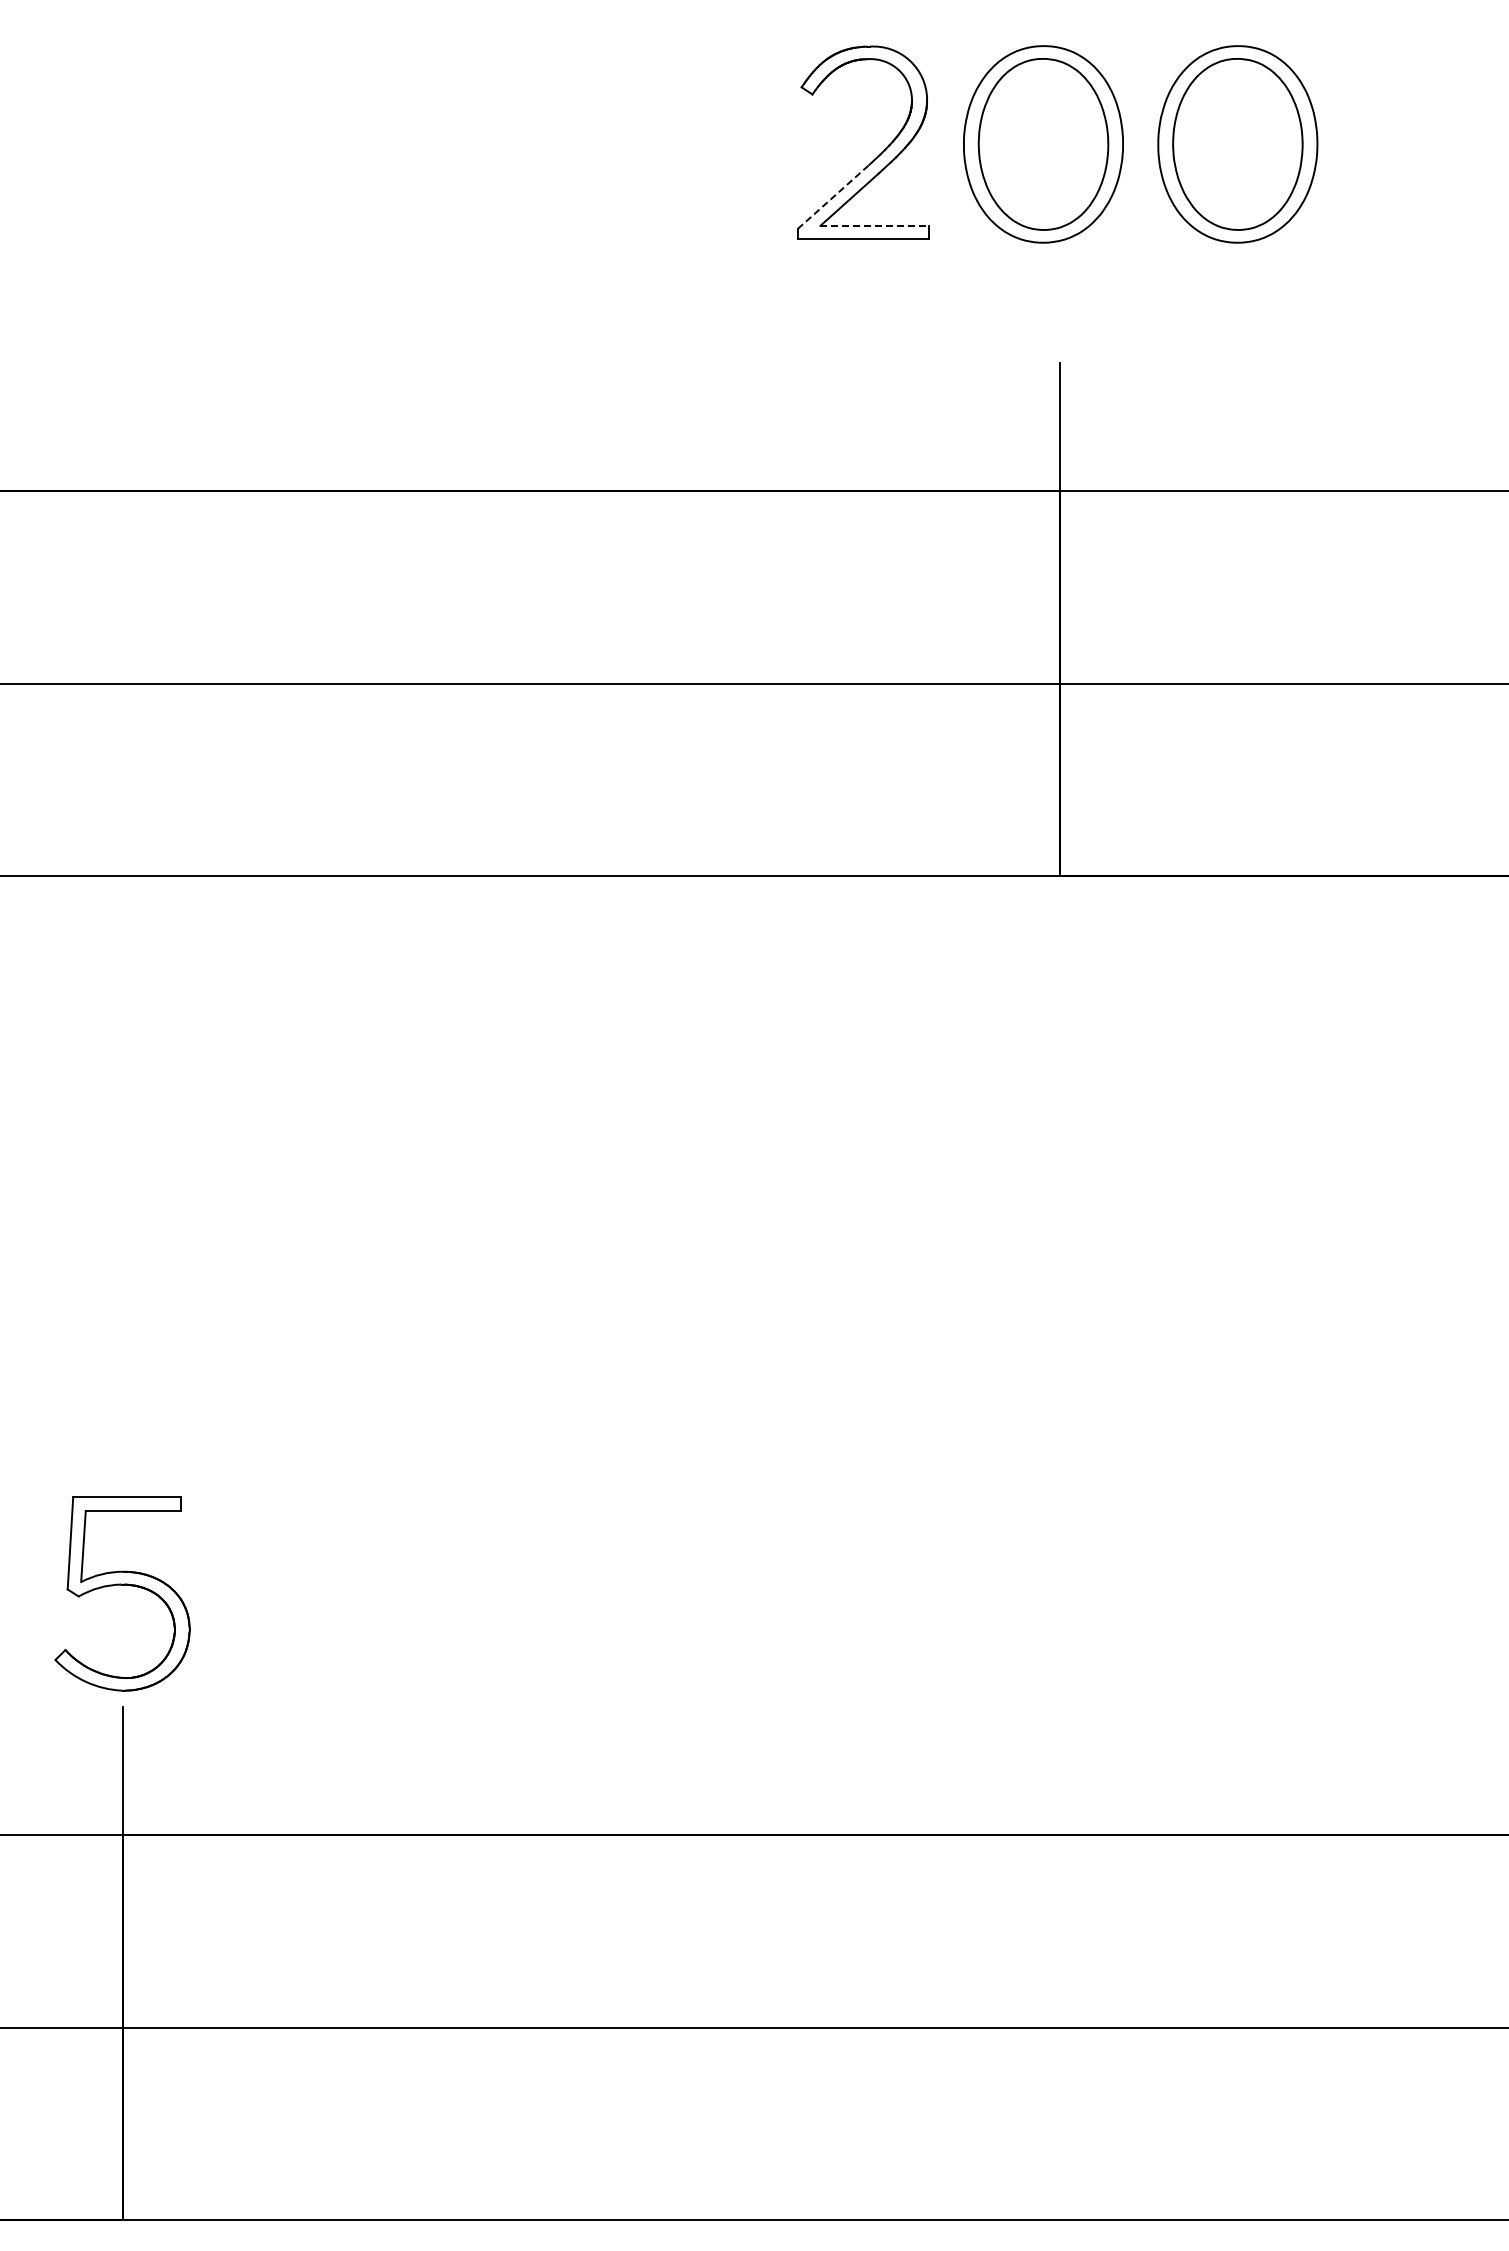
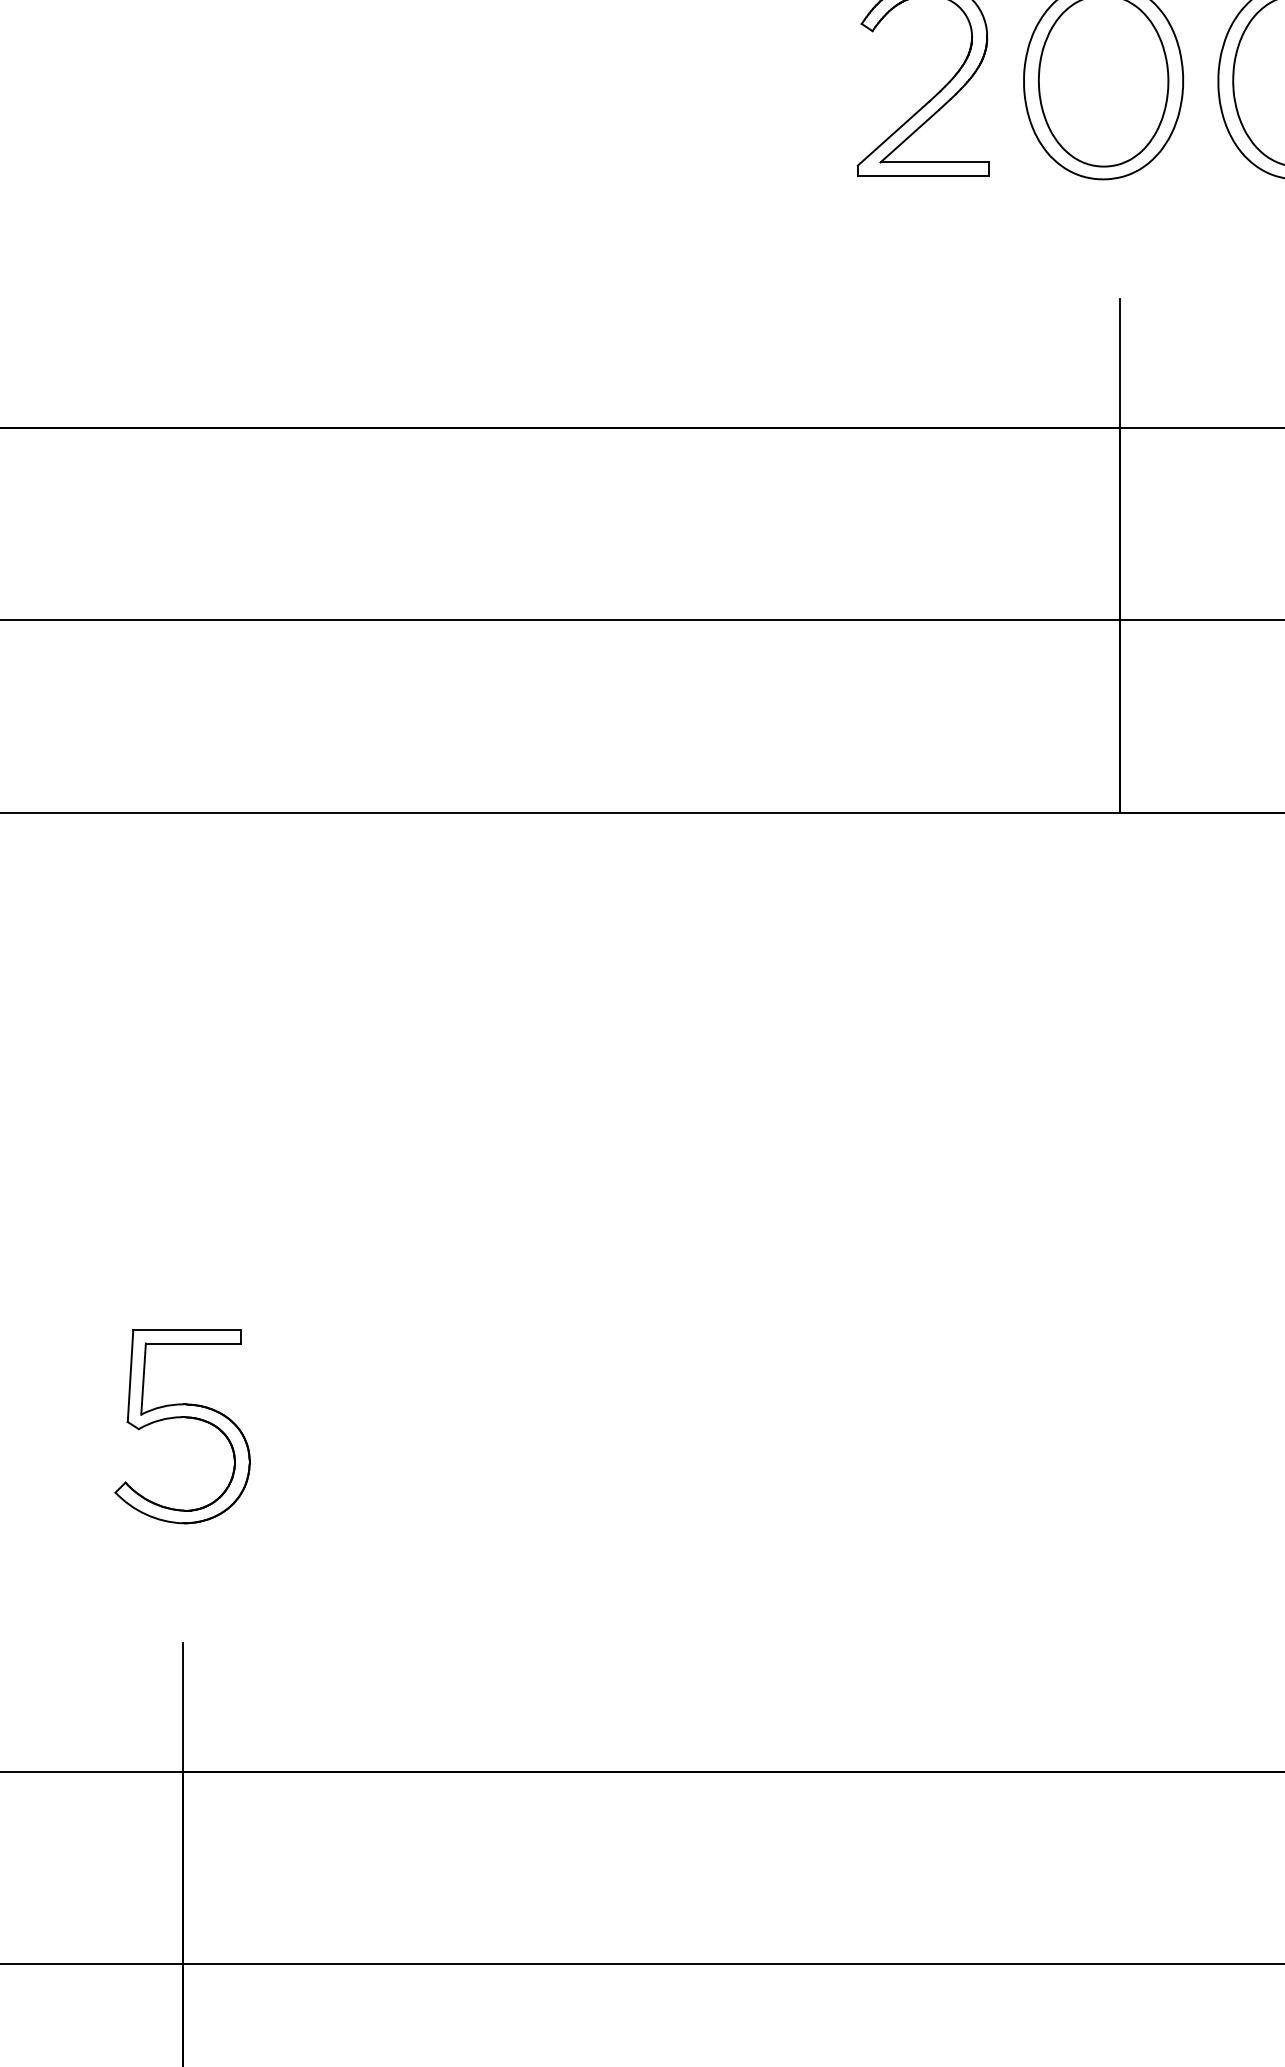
line: (833, 196) -> (893, 133), dashed -> solid
line: (875, 225) -> (935, 162), dashed -> solid
part: (122, 1585) -> (182, 1418), moved

